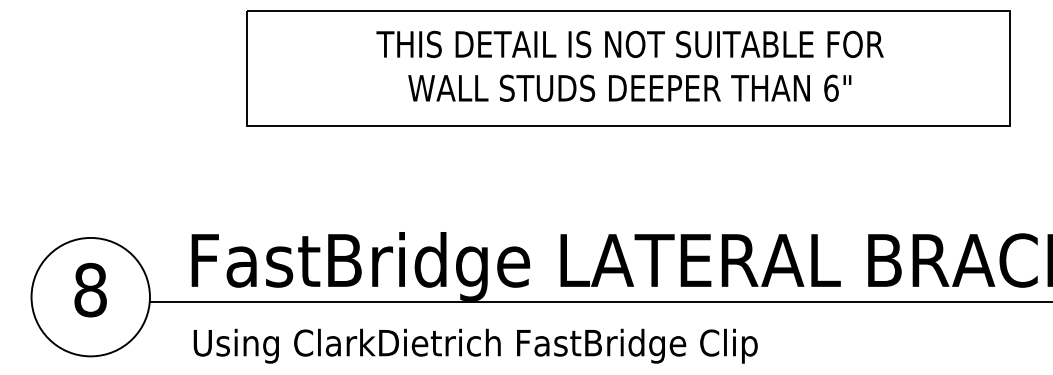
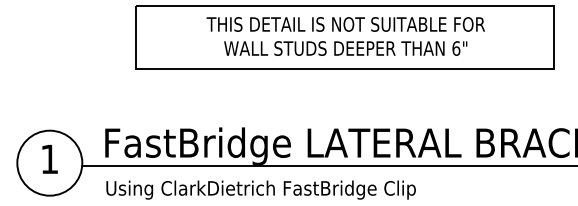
text: (90, 290) -> (49, 159), 8 -> 1

